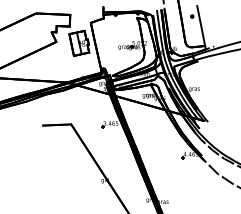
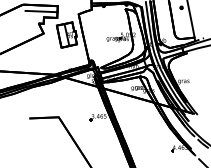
line: (53, 19) -> (40, 10), added

